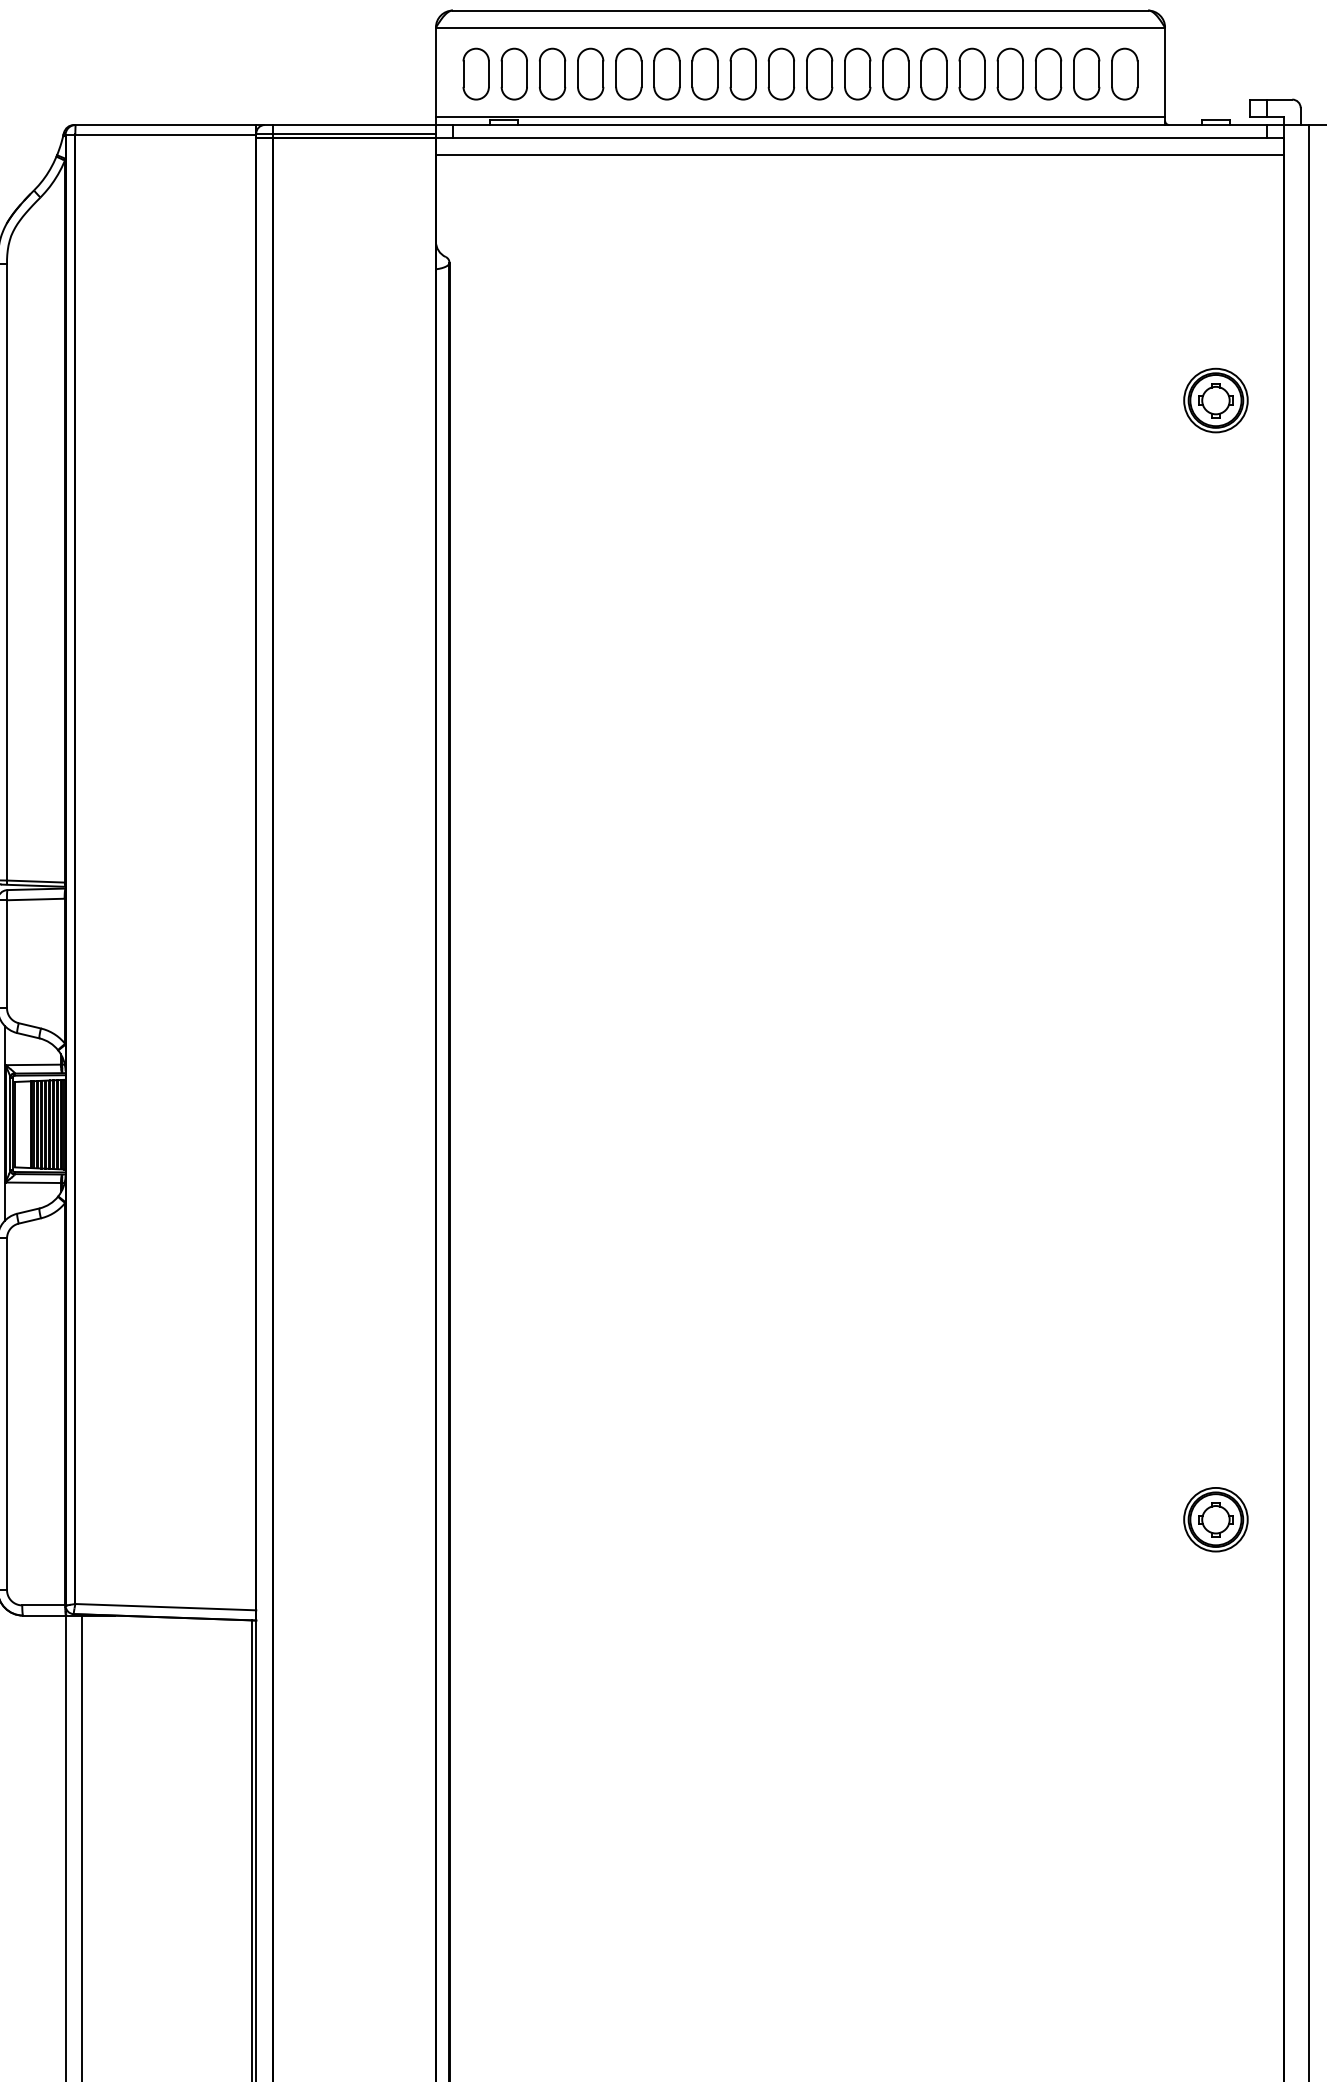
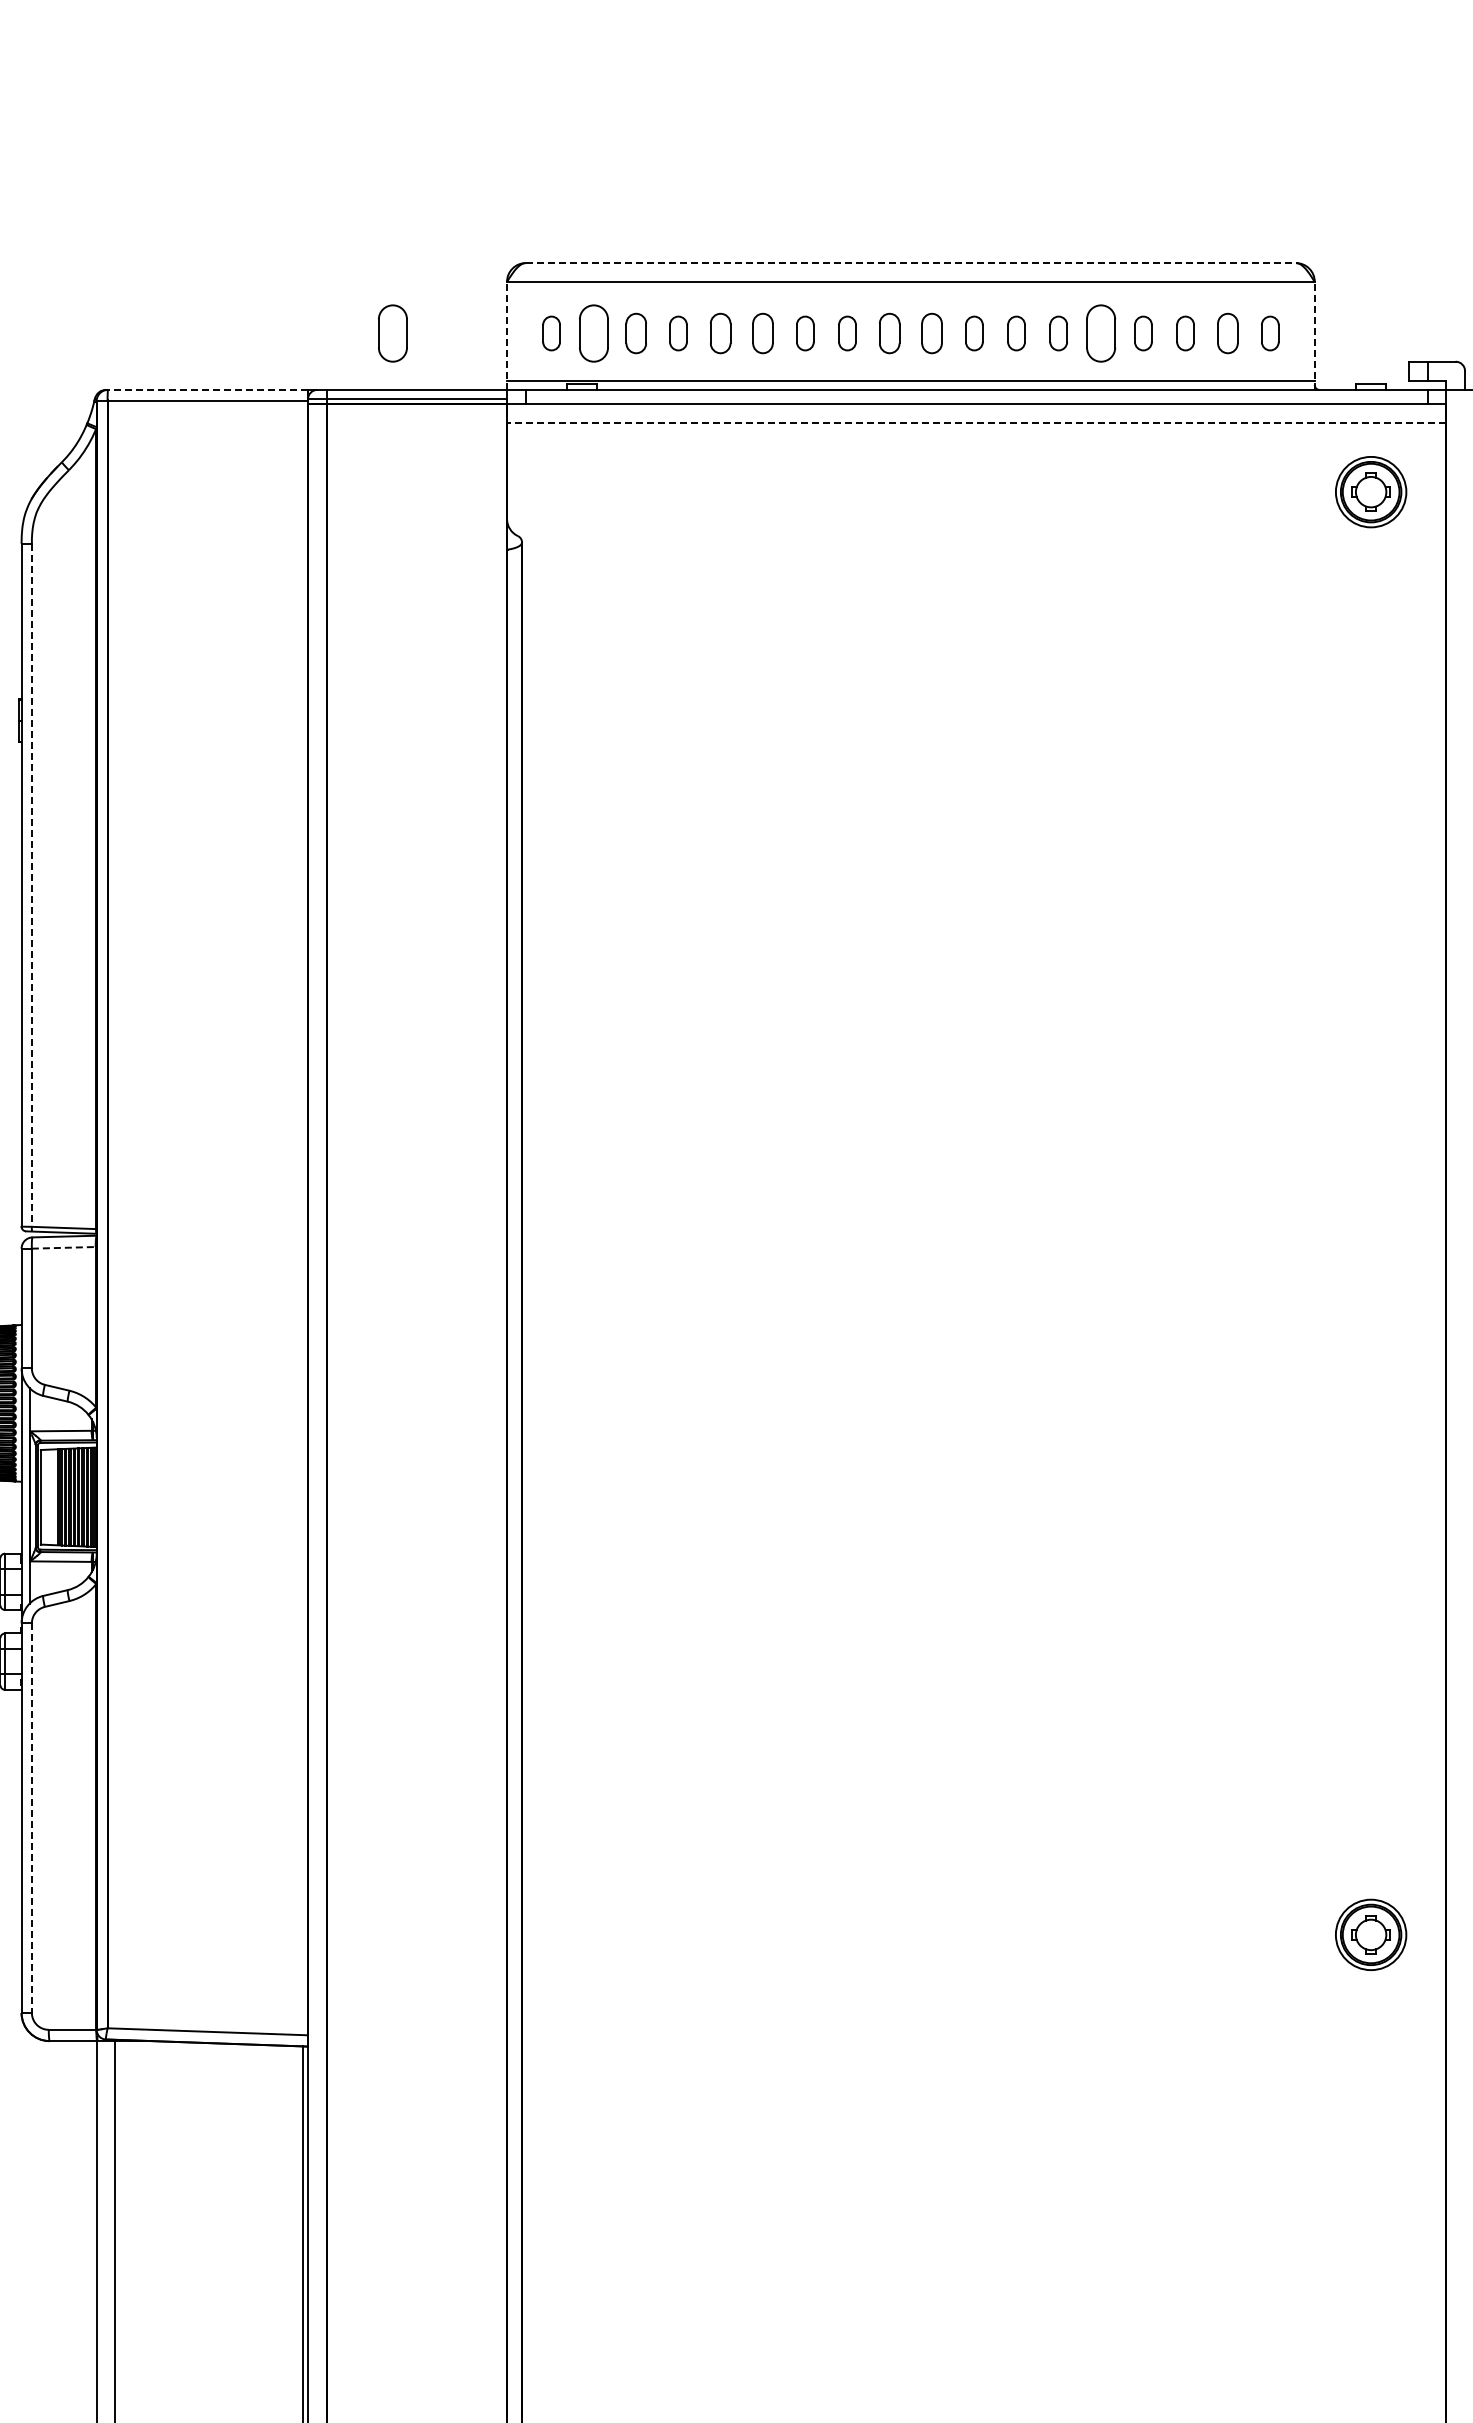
line: (801, 10) -> (911, 263), solid -> dashed
part: (332, 74) -> (392, 333), added
part: (476, 74) -> (551, 333), size x0.6
part: (552, 74) -> (636, 333), size x0.7
part: (590, 74) -> (678, 333), size x0.6
part: (628, 74) -> (720, 333), size x0.7
part: (666, 74) -> (762, 333), size x0.7
part: (705, 74) -> (805, 333), size x0.6
part: (743, 74) -> (847, 333), size x0.6
part: (781, 74) -> (889, 333), size x0.7
part: (819, 74) -> (931, 333), size x0.7
part: (857, 74) -> (974, 333), size x0.6
part: (895, 74) -> (1016, 333), size x0.6
part: (933, 74) -> (1058, 333), size x0.6
part: (1010, 74) -> (1143, 333), size x0.6
part: (1048, 74) -> (1185, 333), size x0.6
part: (1086, 74) -> (1227, 333), size x0.7
part: (1125, 74) -> (1270, 333), size x0.6
line: (436, 75) -> (507, 335), solid -> dashed
line: (1164, 75) -> (1314, 335), solid -> dashed
line: (164, 124) -> (206, 389), solid -> dashed
line: (859, 154) -> (976, 422), solid -> dashed
part: (1216, 400) -> (1371, 492), moved
line: (6, 572) -> (31, 885), solid -> dashed
line: (35, 899) -> (63, 1247), solid -> dashed
line: (6, 1414) -> (31, 1818), solid -> dashed

